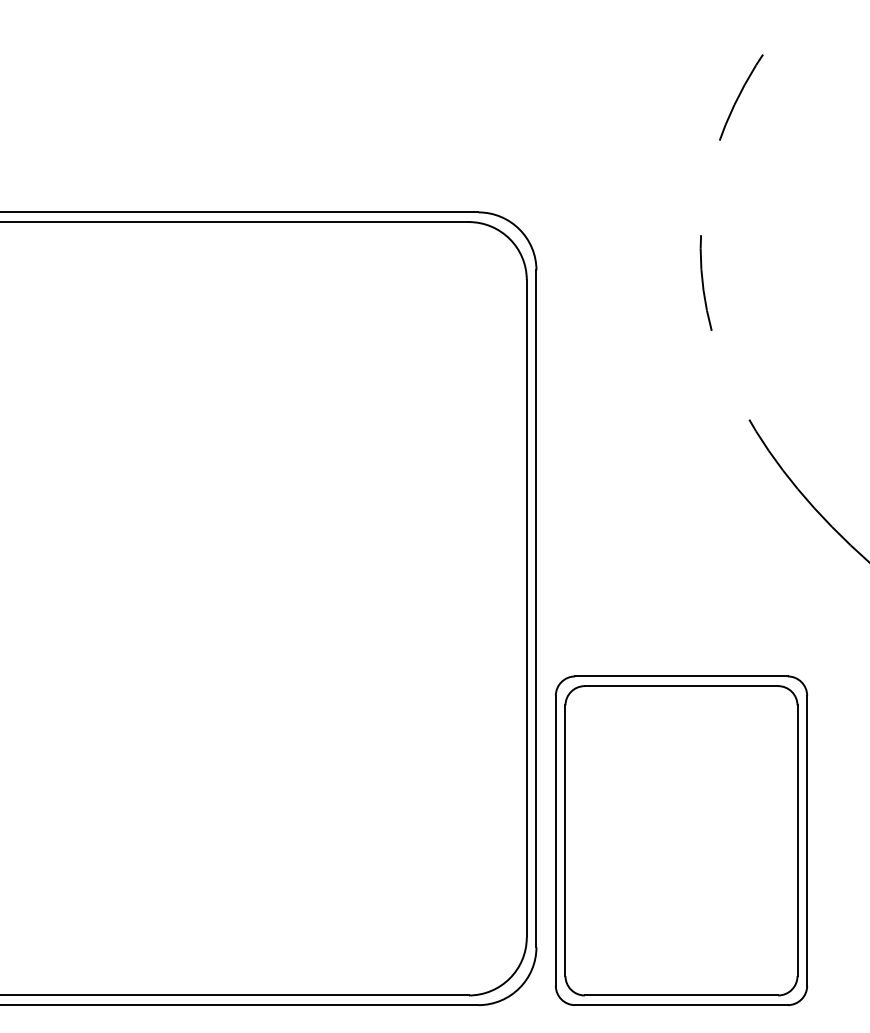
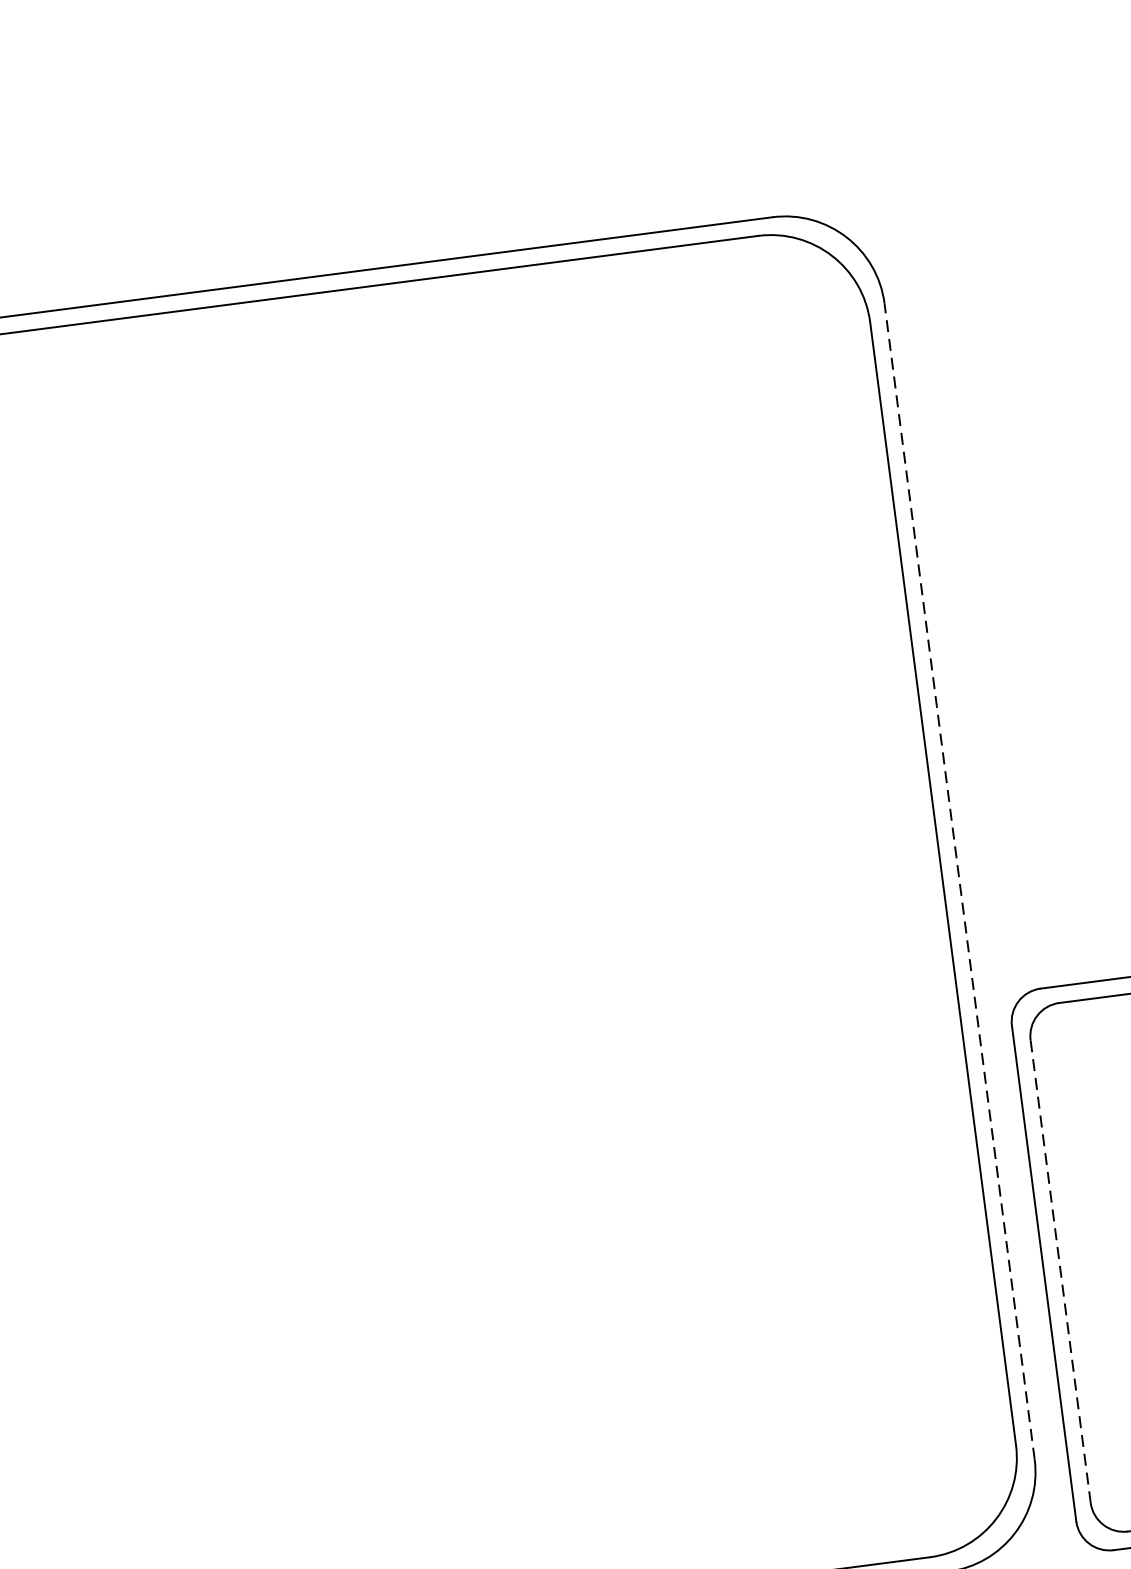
line: (536, 608) -> (959, 881), solid -> dashed
line: (565, 841) -> (1060, 1272), solid -> dashed

